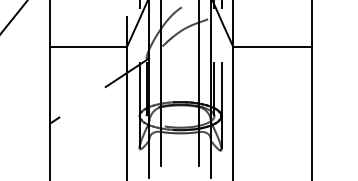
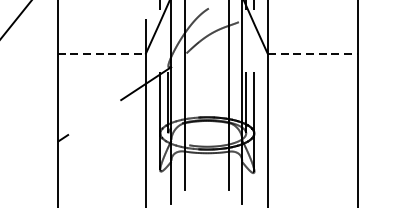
line: (89, 47) -> (102, 54), solid -> dashed
line: (272, 47) -> (312, 54), solid -> dashed

